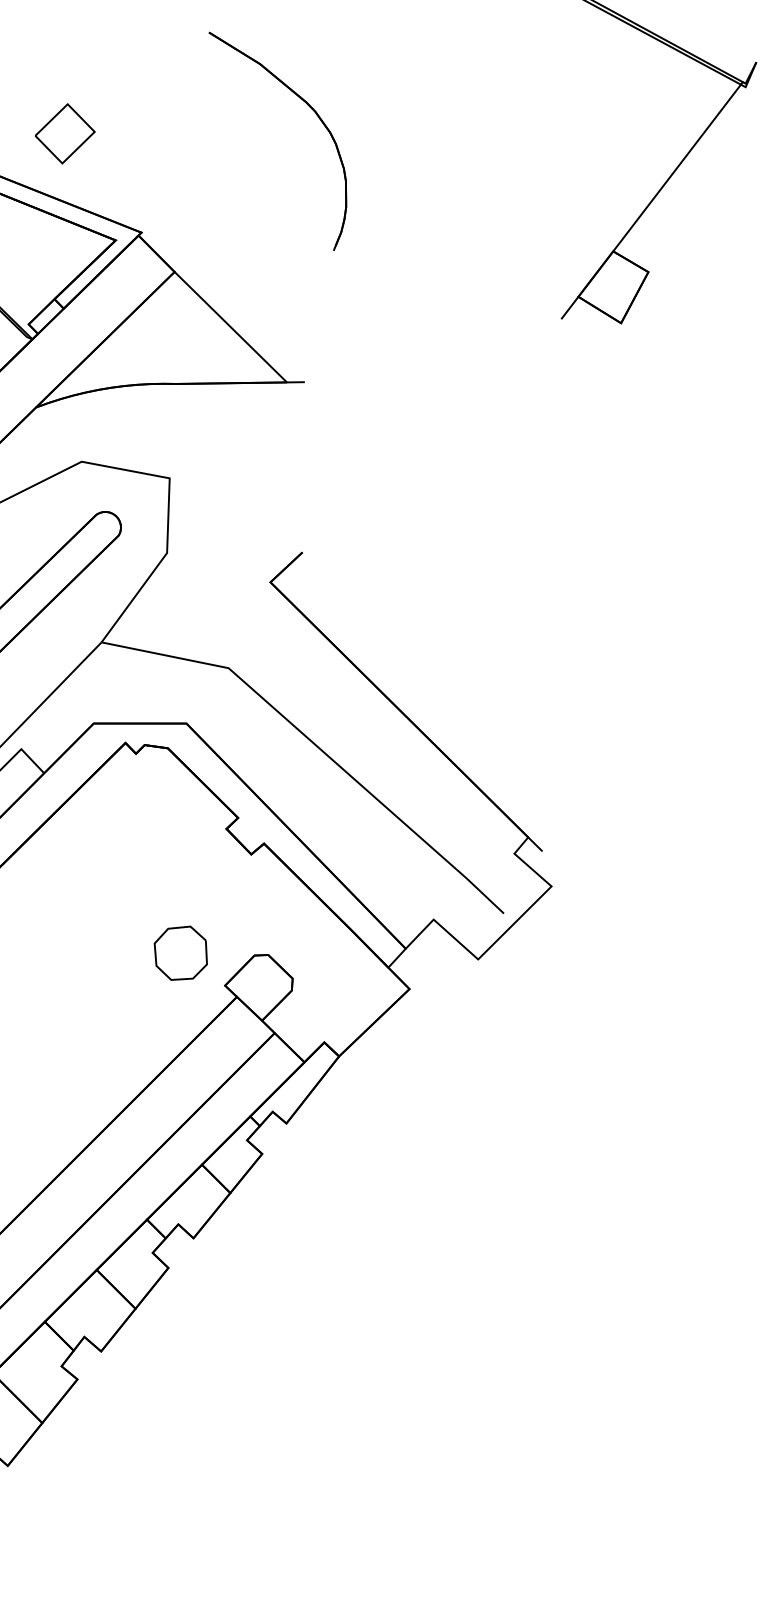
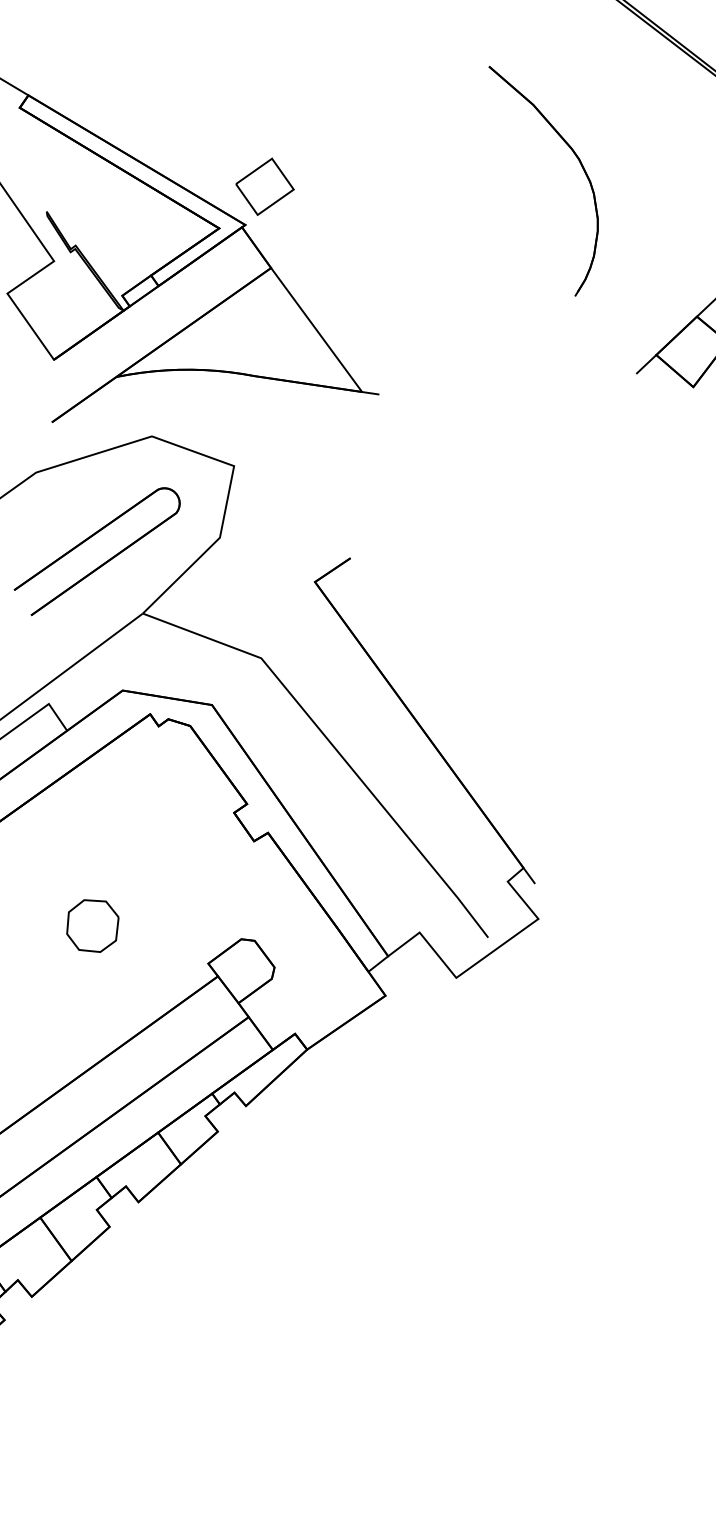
part: (309, 107) -> (574, 154), moved
part: (65, 133) -> (265, 186), moved
part: (180, 952) -> (92, 924), moved

